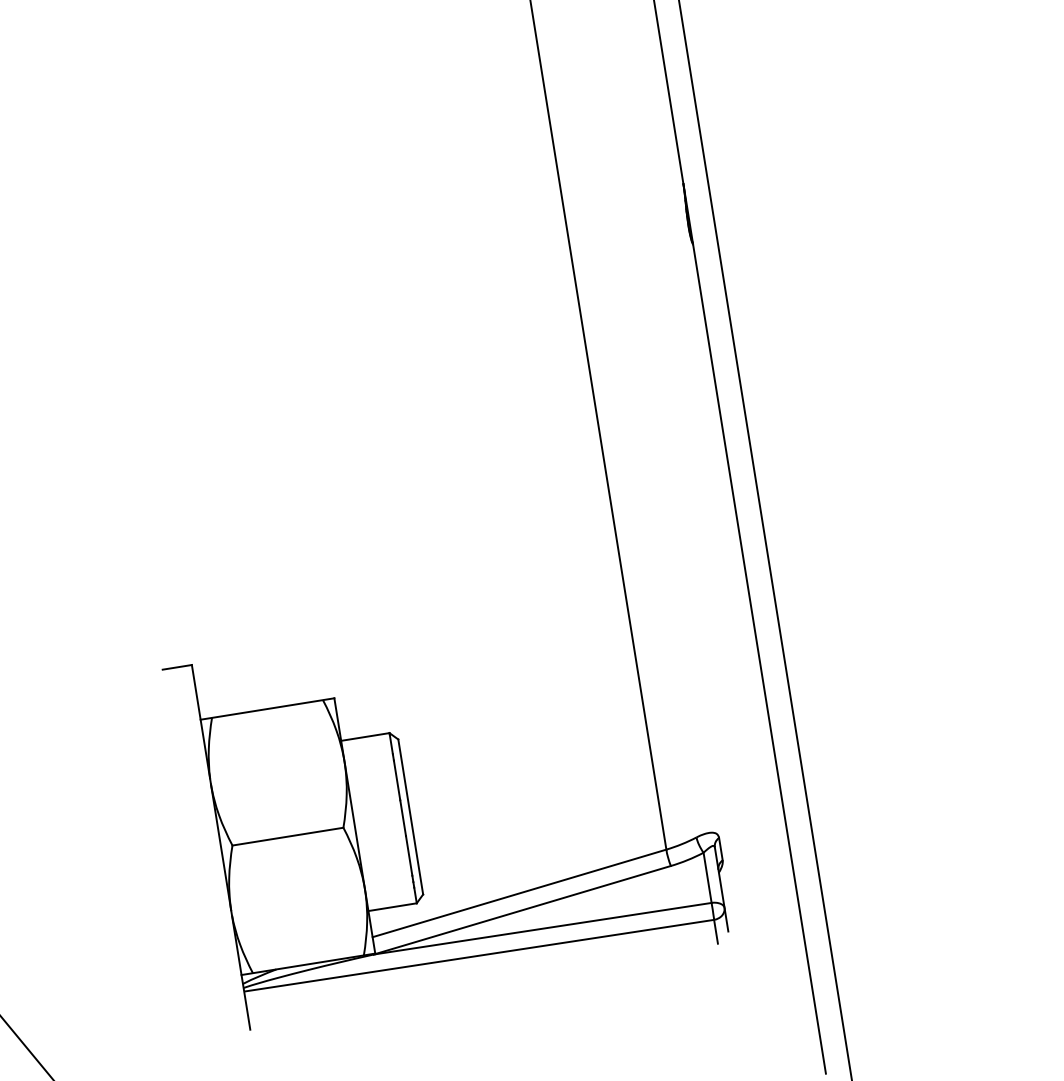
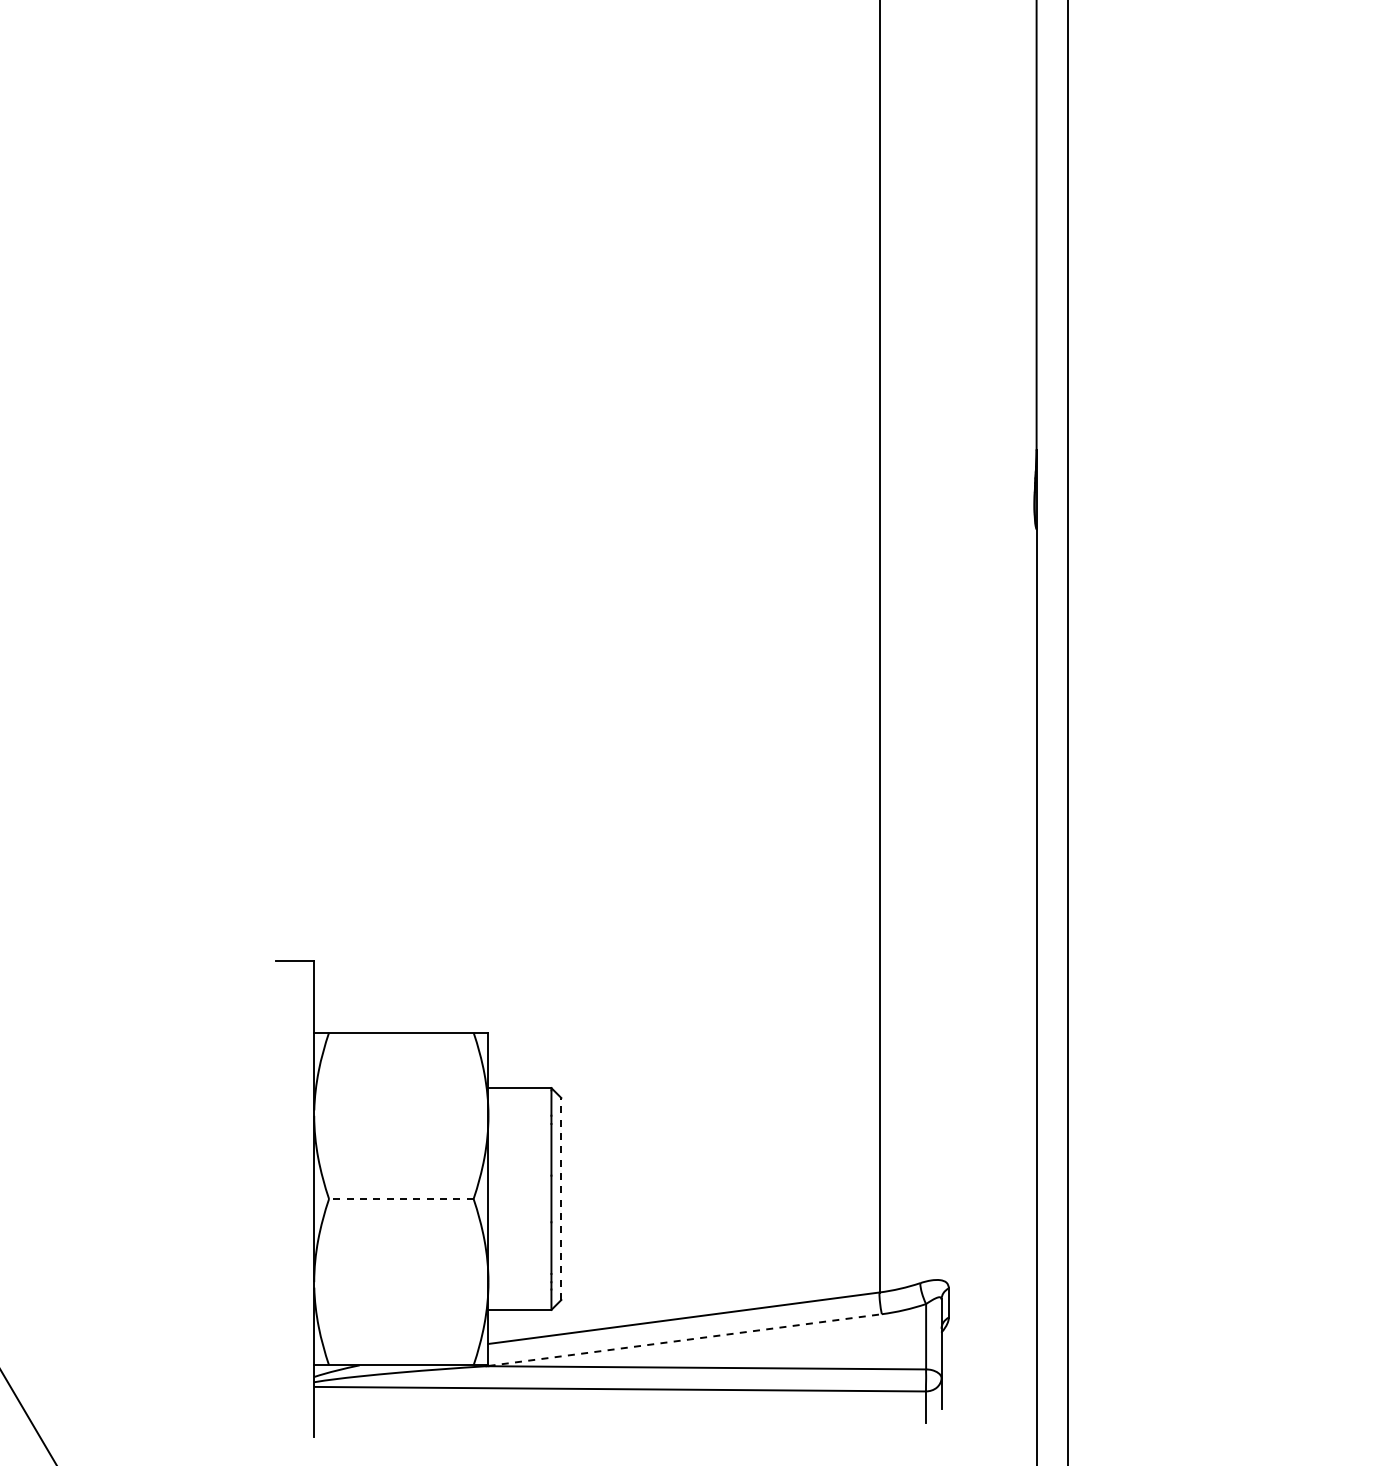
line: (410, 817) -> (561, 1199), solid -> dashed
line: (287, 837) -> (400, 1199), solid -> dashed
line: (523, 910) -> (685, 1340), solid -> dashed

